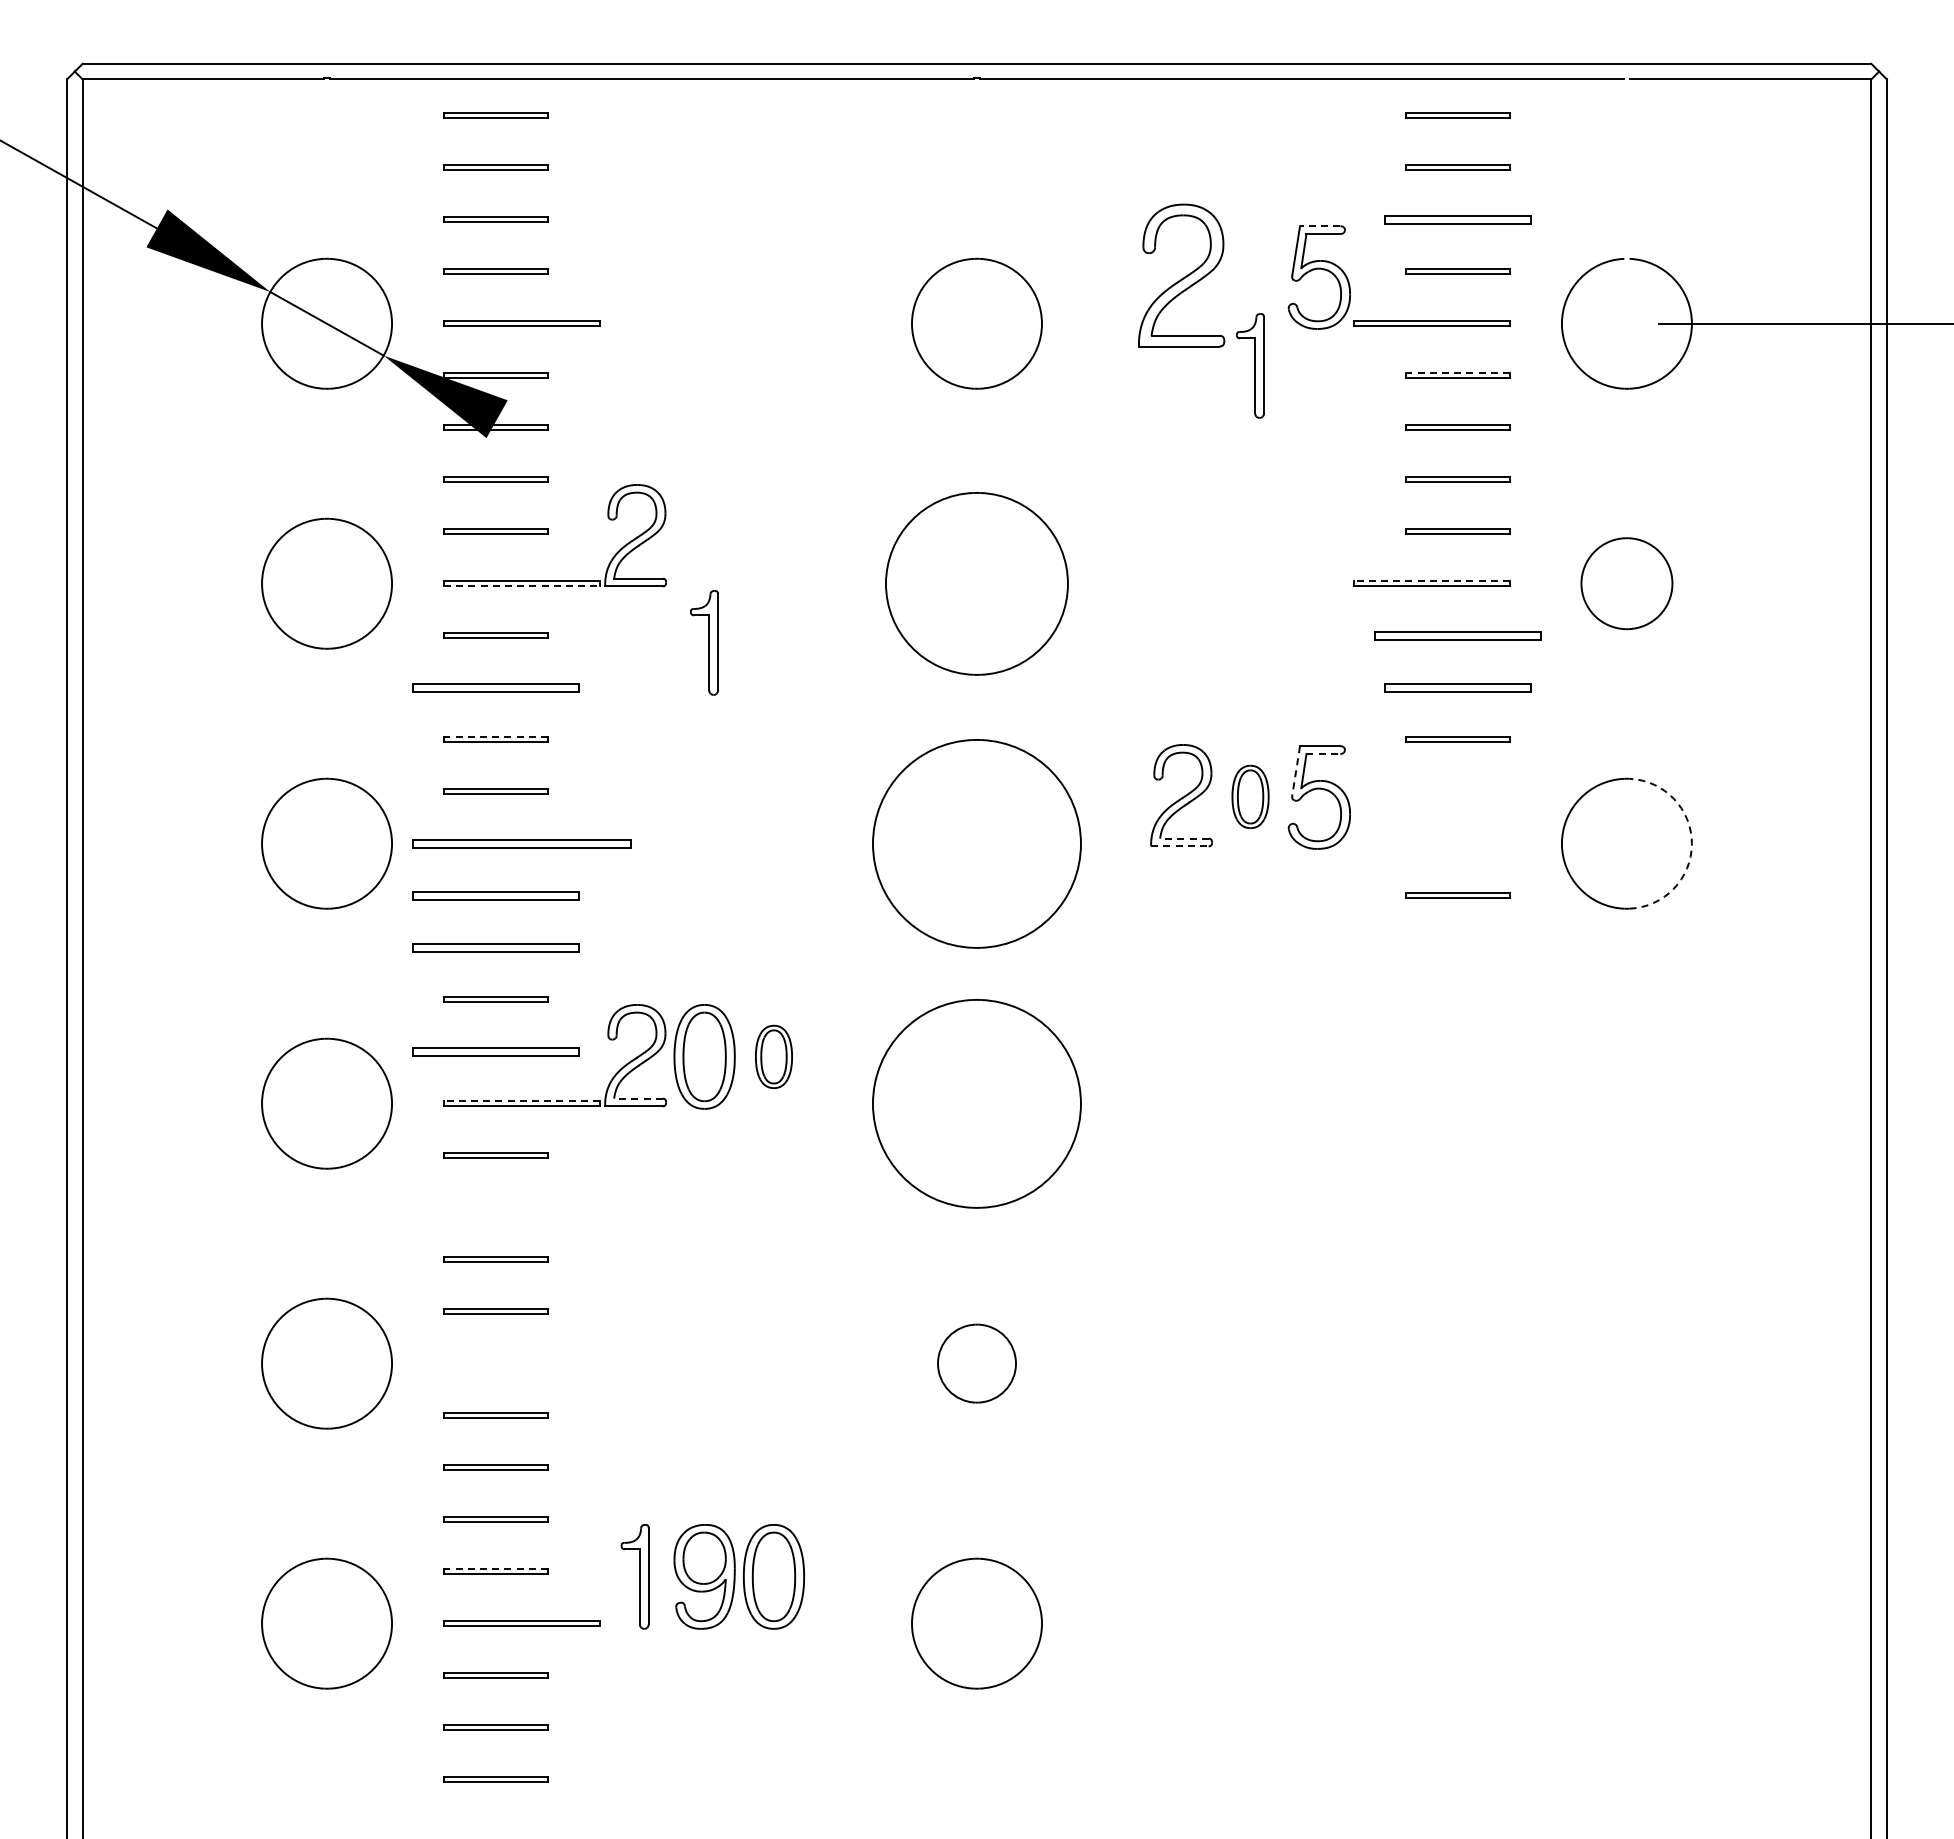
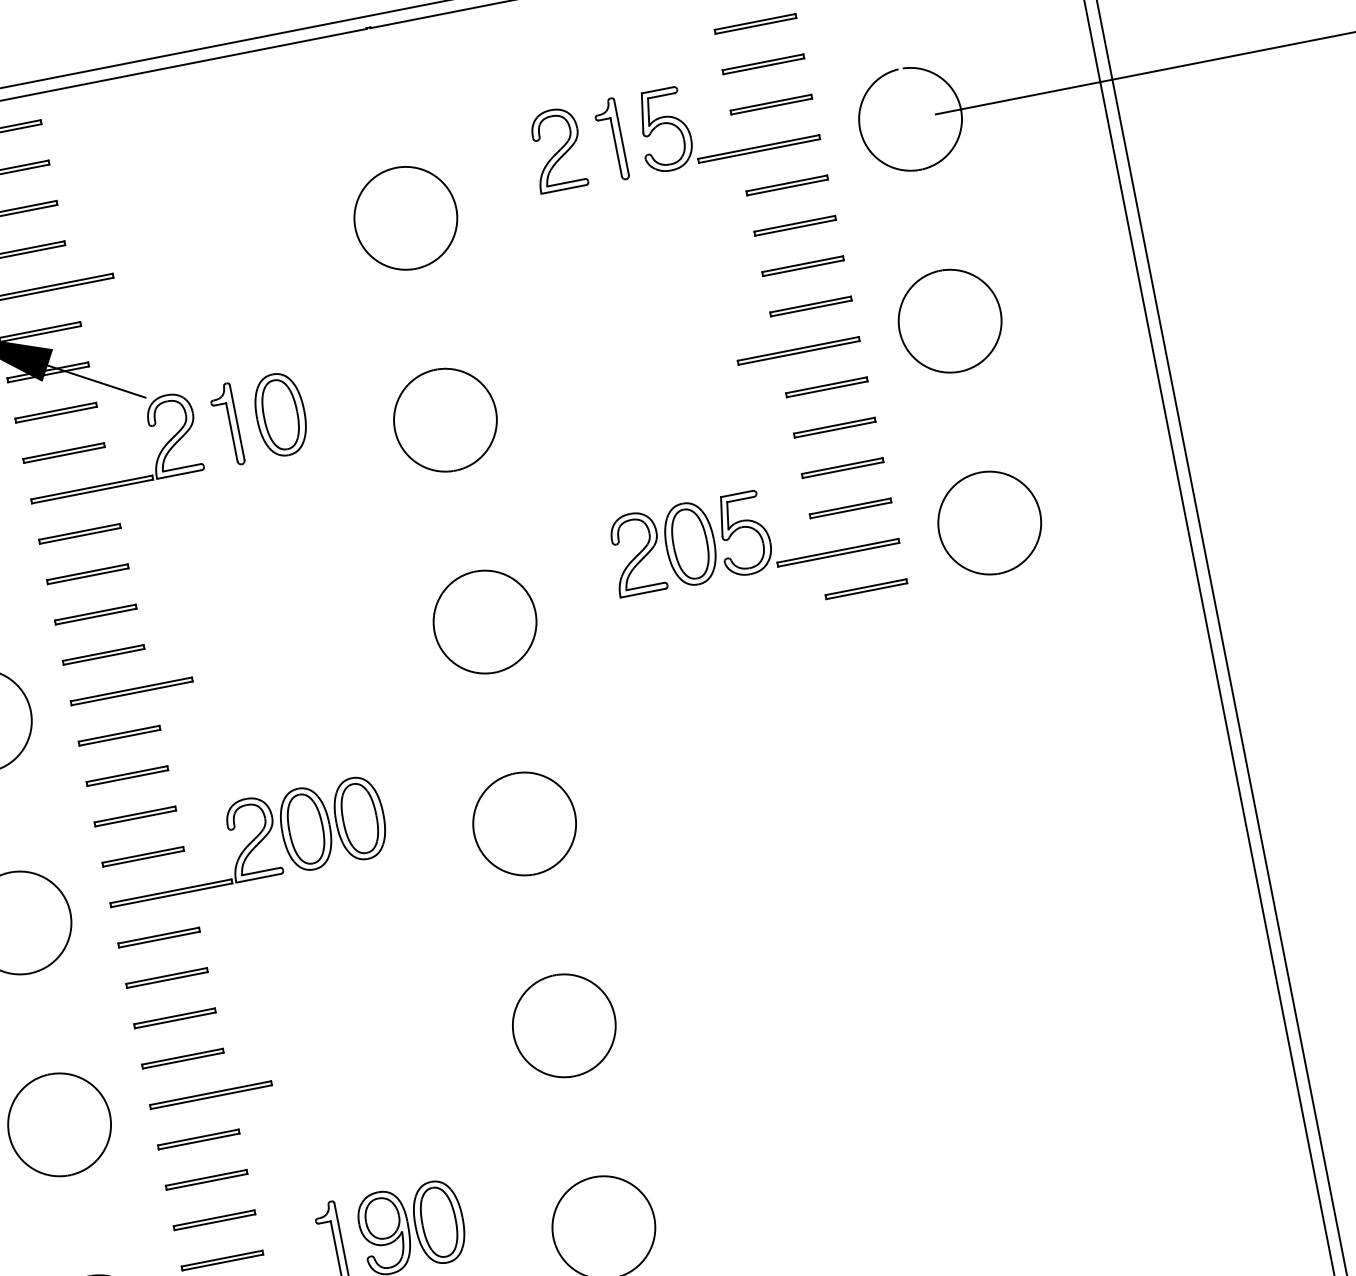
part: (1457, 219) -> (763, 64), size x0.71
line: (1319, 226) -> (657, 90), dashed -> solid
part: (1181, 275) -> (557, 149), size x0.71
part: (1250, 365) -> (611, 139), moved
line: (1457, 373) -> (786, 183), dashed -> solid
line: (553, 450) -> (96, 381), added
part: (774, 536) -> (281, 414), added
line: (1431, 581) -> (798, 349), dashed -> solid
part: (976, 583) -> (445, 420), size x0.71
part: (1626, 583) -> (949, 321), size x1.43
line: (522, 586) -> (92, 491), dashed -> solid
part: (1457, 635) -> (826, 387), size x0.62
part: (704, 642) -> (226, 425), moved
part: (495, 687) -> (87, 574), size x0.62
part: (1457, 687) -> (834, 427), size x0.71
line: (496, 737) -> (95, 612), dashed -> solid
line: (1323, 753) -> (740, 499), dashed -> solid
line: (1296, 770) -> (722, 516), dashed -> solid
part: (1457, 791) -> (850, 508), added
part: (1250, 796) -> (690, 543), size x1.67
line: (1183, 838) -> (644, 586), dashed -> solid
part: (521, 843) -> (131, 691), size x0.71
part: (976, 843) -> (484, 621), size x0.62
part: (1431, 843) -> (837, 552), added
arc: (1691, 843) -> (1039, 513), dashed -> solid
line: (1179, 846) -> (642, 593), dashed -> solid
part: (495, 895) -> (119, 735), size x0.62
part: (495, 947) -> (127, 776), size x0.62
part: (495, 1051) -> (142, 856), size x0.62
part: (773, 1056) -> (359, 818), size x1.67
line: (637, 1098) -> (260, 871), dashed -> solid
line: (522, 1101) -> (171, 891), dashed -> solid
part: (976, 1103) -> (524, 823), size x0.62
part: (495, 1207) -> (166, 977), added
part: (521, 1363) -> (210, 1095), added
part: (976, 1363) -> (563, 1025), size x1.67
line: (496, 1569) -> (222, 1258), dashed -> solid

